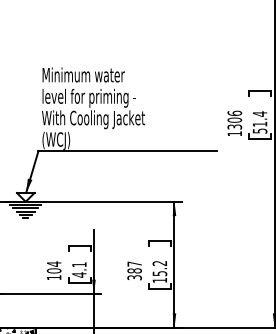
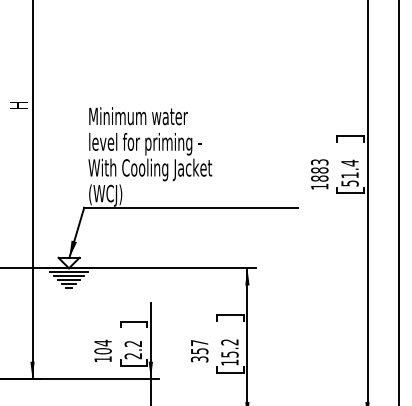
text: (234, 120) -> (319, 170), 1306 -> 1883
text: (78, 270) -> (132, 350), 4.1 -> 2.2
text: (134, 271) -> (199, 351), 387 -> 357

